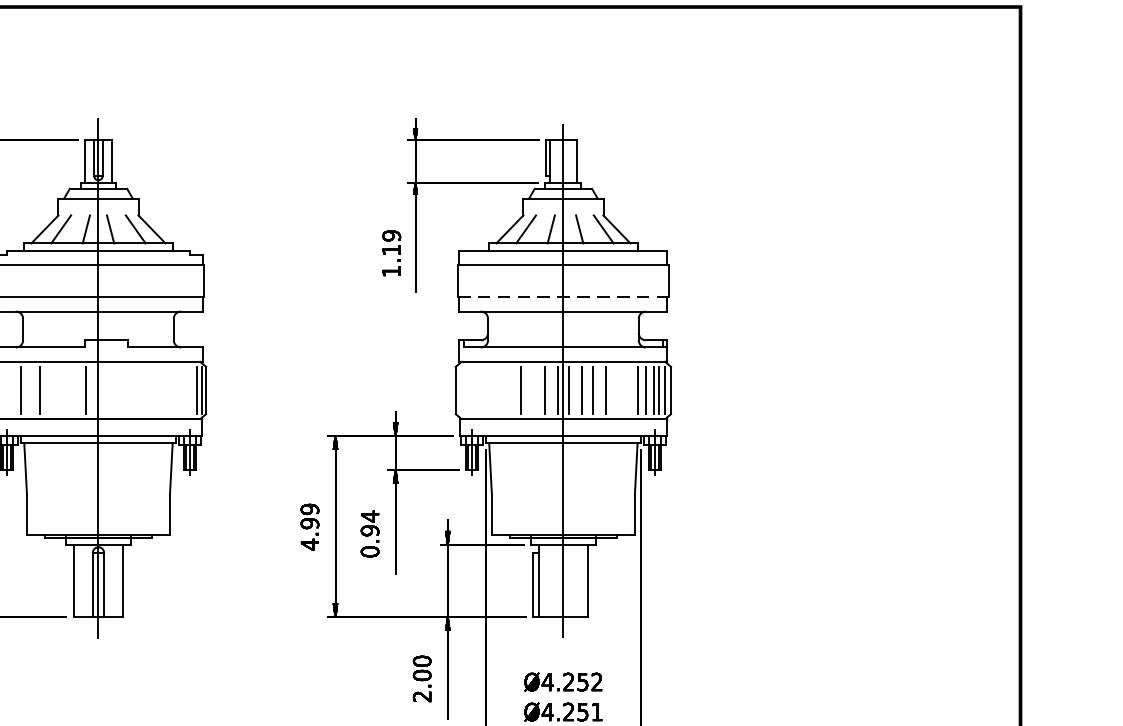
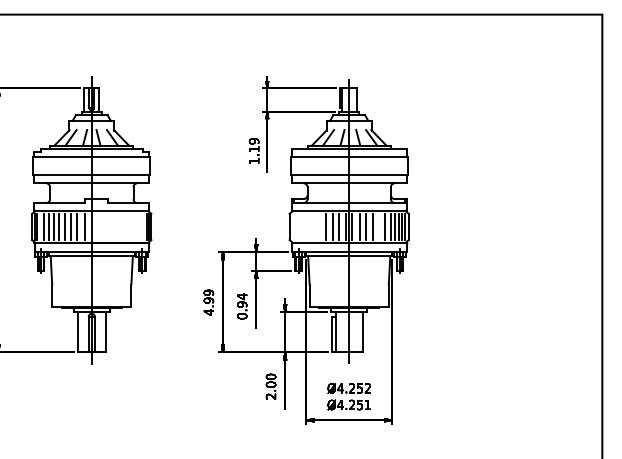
line: (563, 297) -> (349, 175), dashed -> solid
line: (13, 389) -> (44, 226), added
line: (29, 389) -> (53, 226), added
line: (49, 389) -> (64, 226), added
line: (61, 389) -> (71, 226), added
line: (72, 389) -> (77, 226), added
line: (533, 389) -> (332, 226), added
line: (628, 389) -> (385, 226), added

